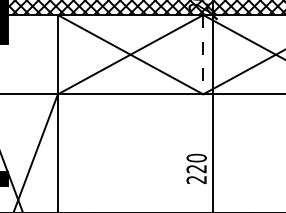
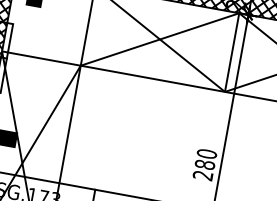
line: (203, 54) -> (232, 52), dashed -> solid
text: (196, 168) -> (204, 164), 220 -> 280

